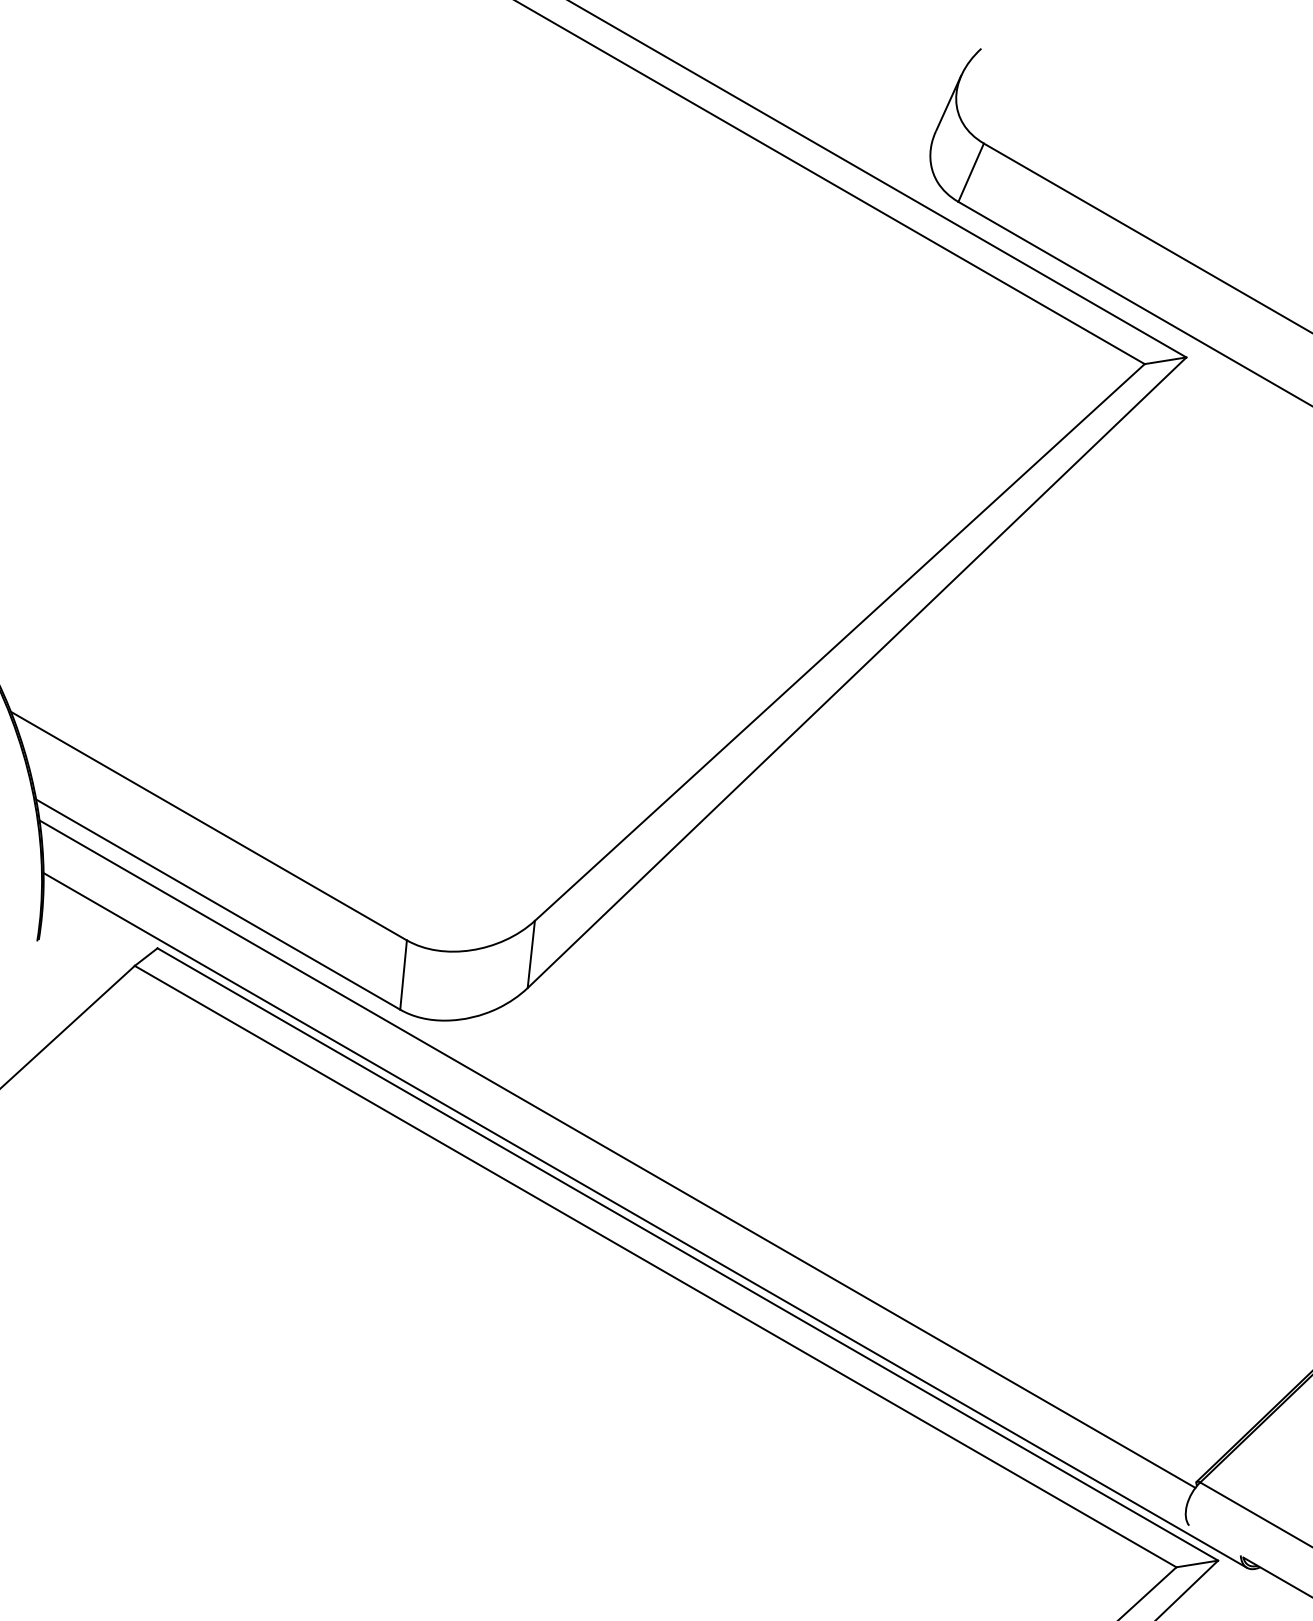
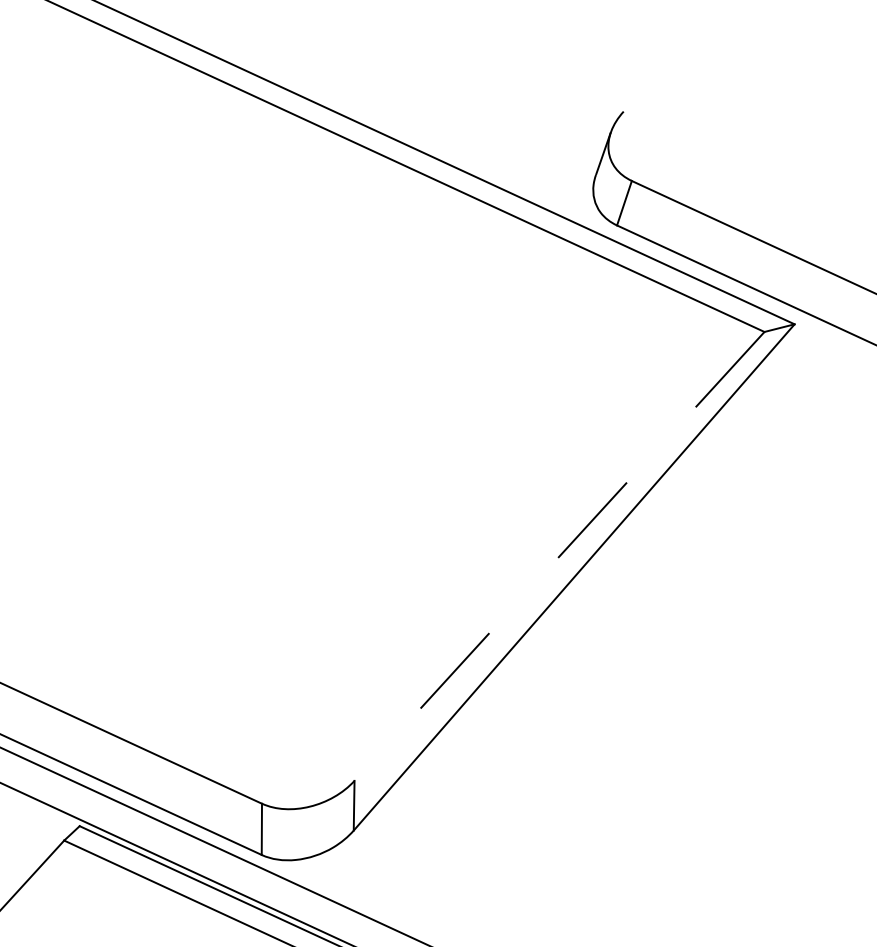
line: (839, 642) -> (559, 556), solid -> dashed

